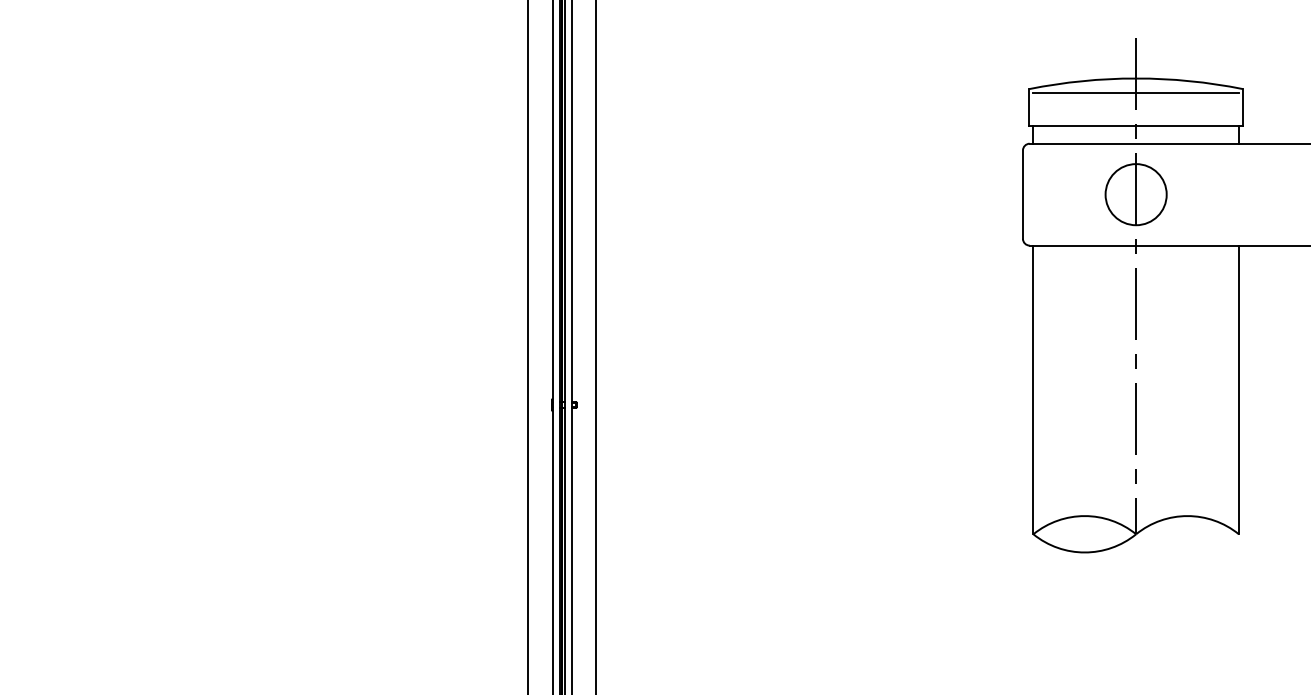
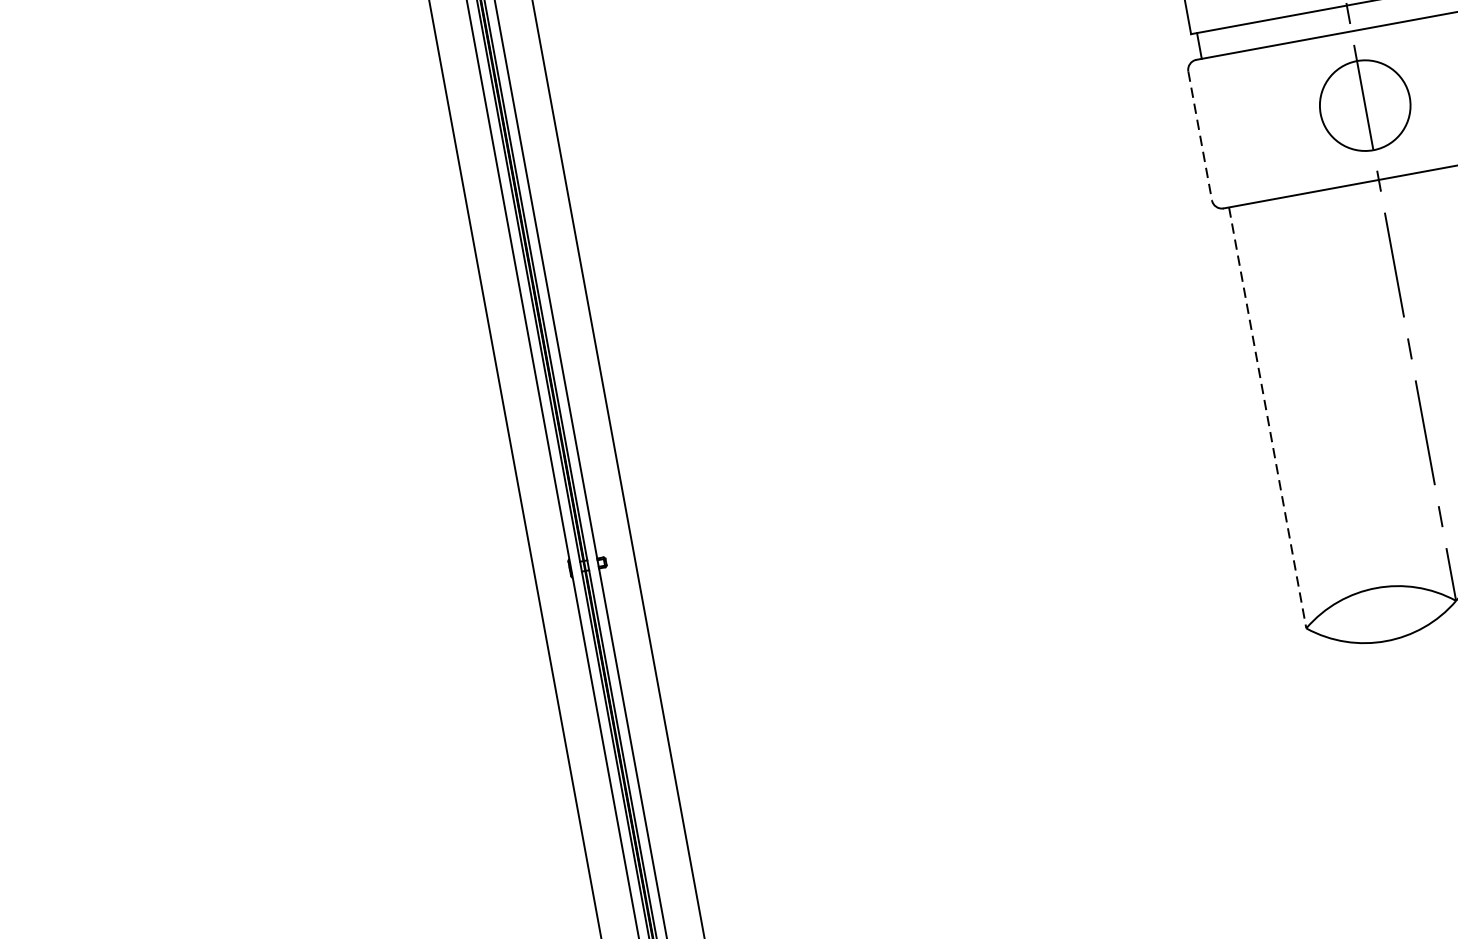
line: (1022, 195) -> (1199, 137), solid -> dashed
line: (1033, 390) -> (1267, 418), solid -> dashed

